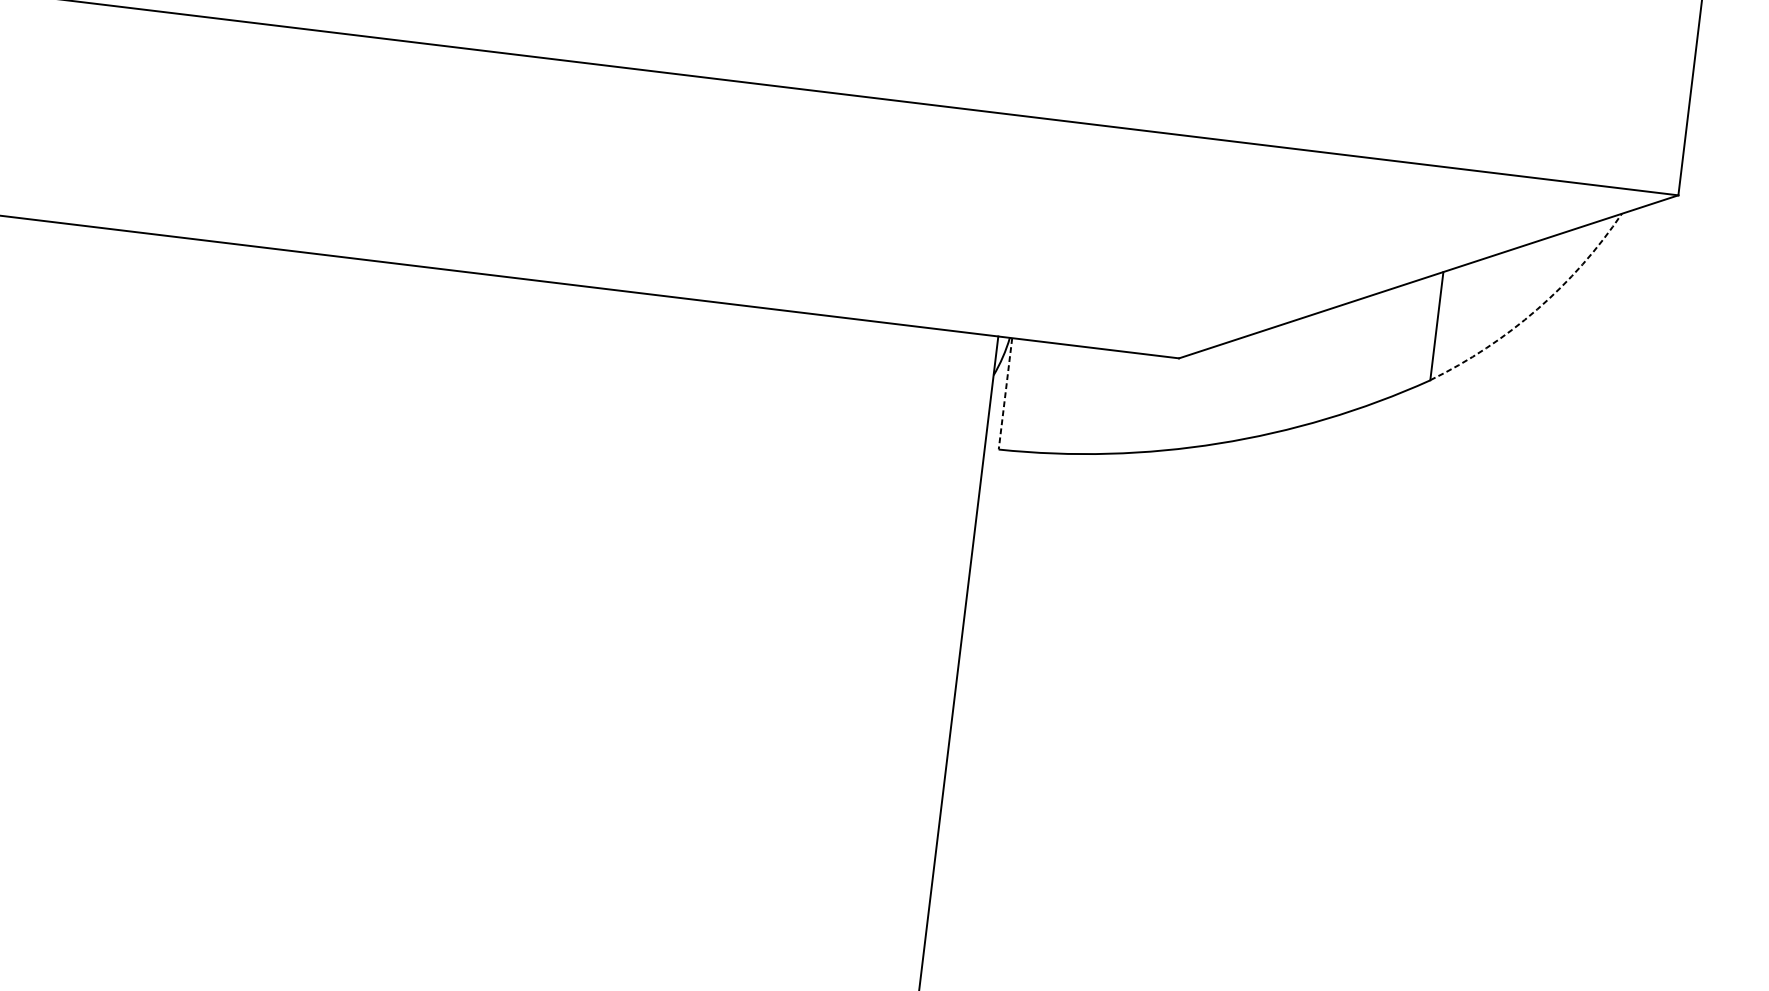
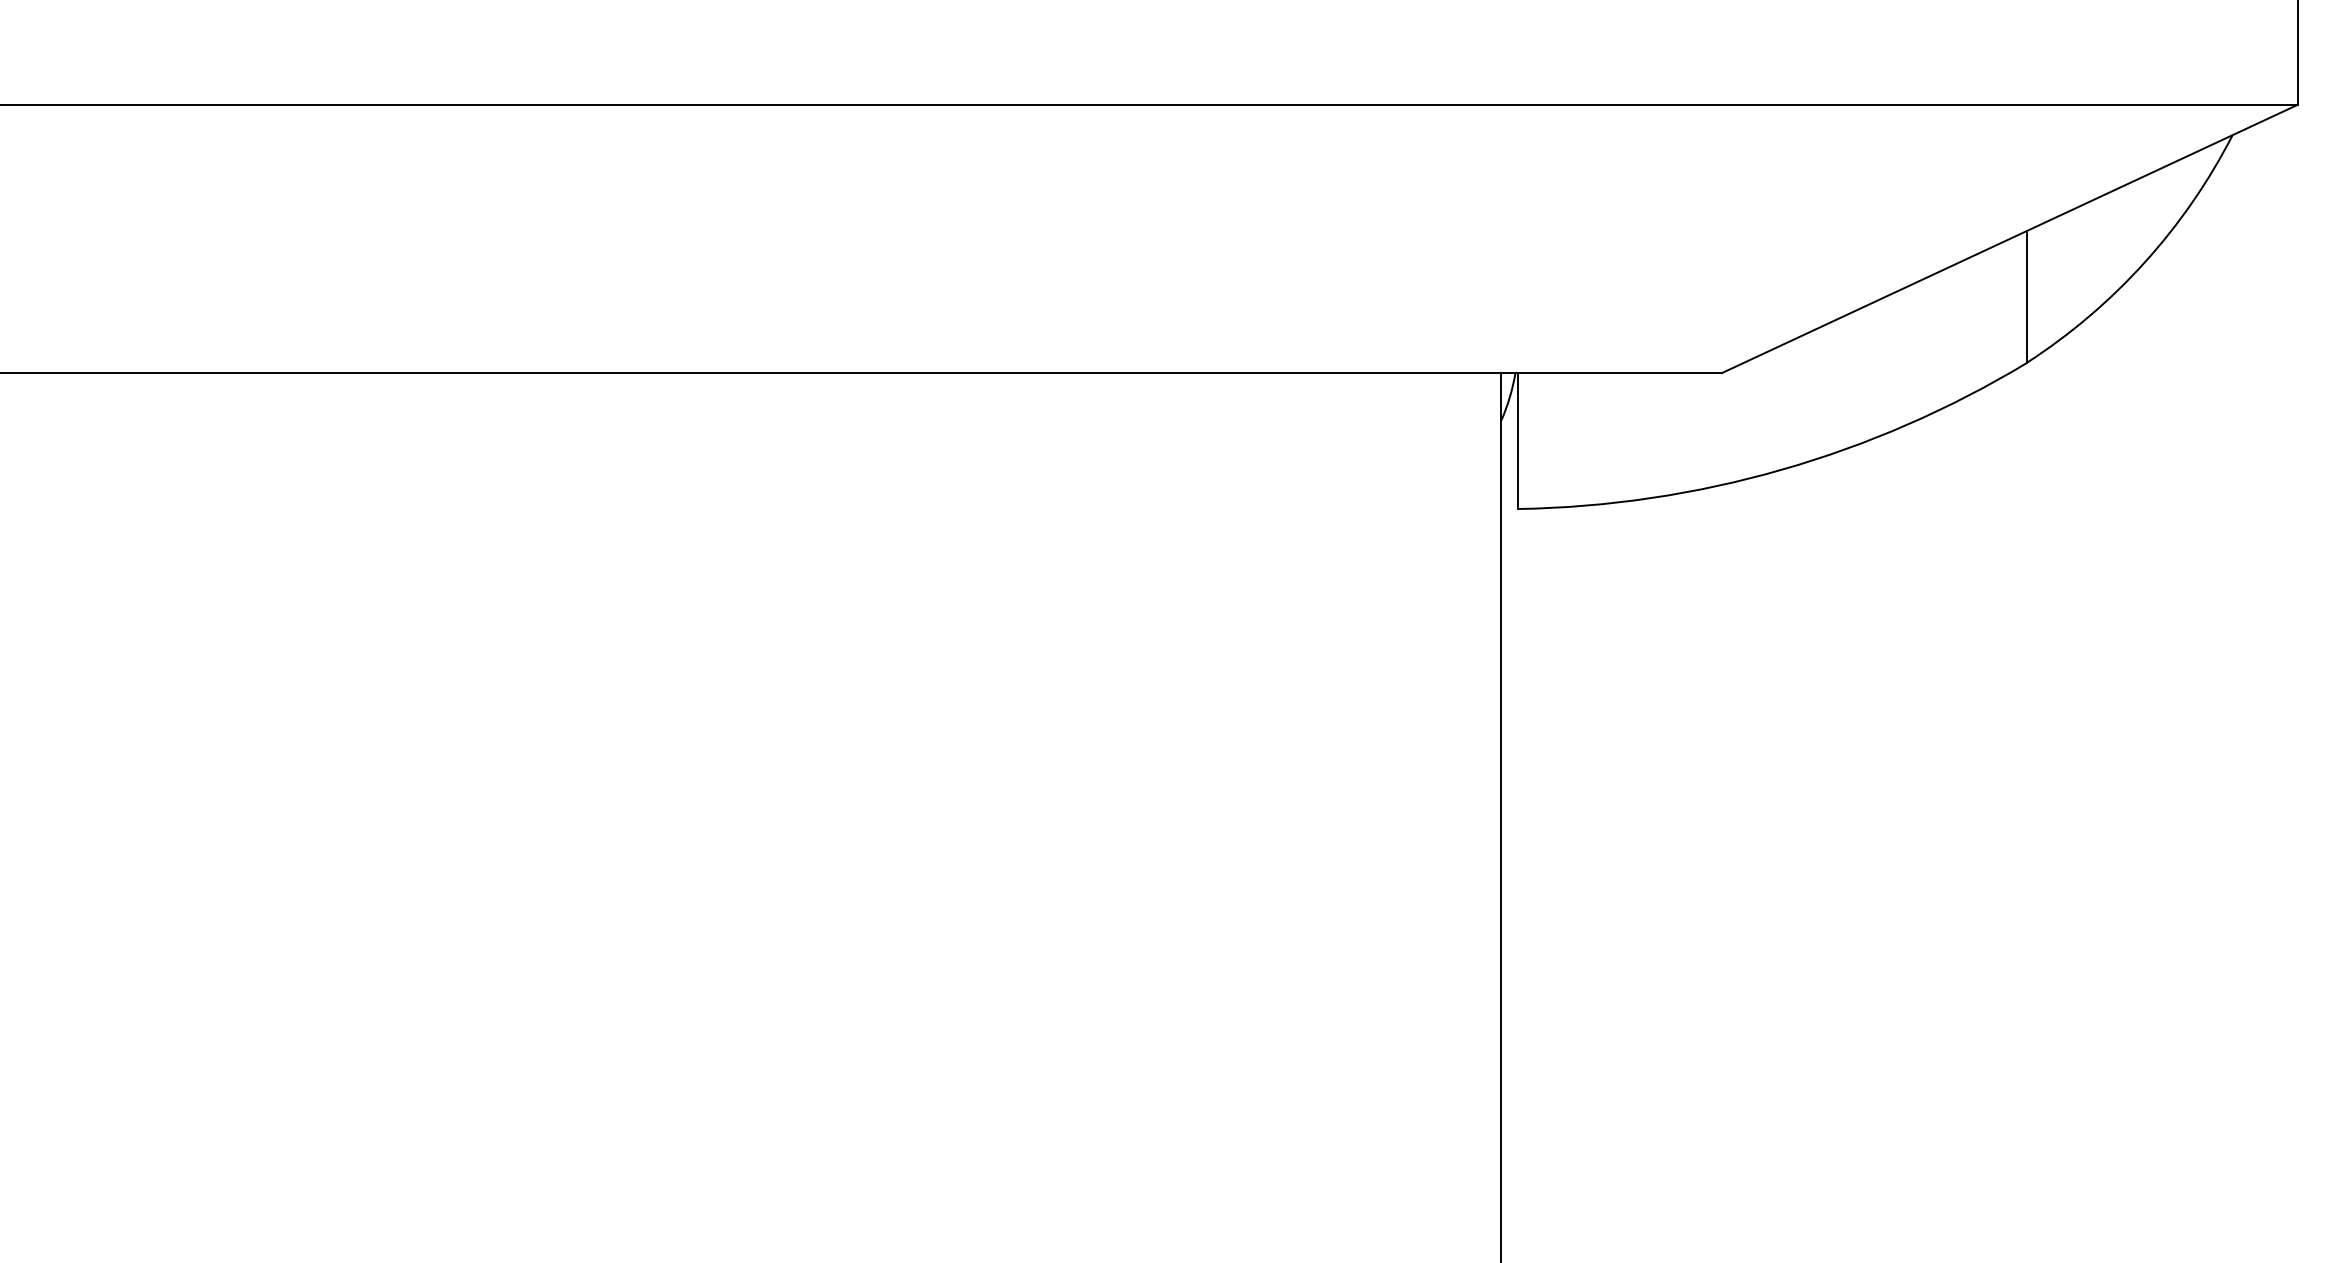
arc: (1536, 309) -> (2144, 262), dashed -> solid
line: (1005, 394) -> (1518, 441), dashed -> solid

